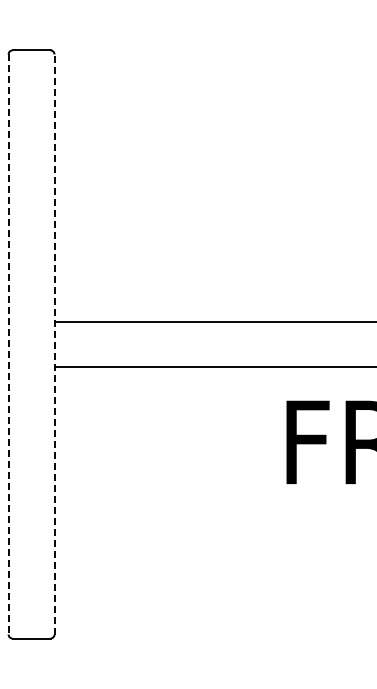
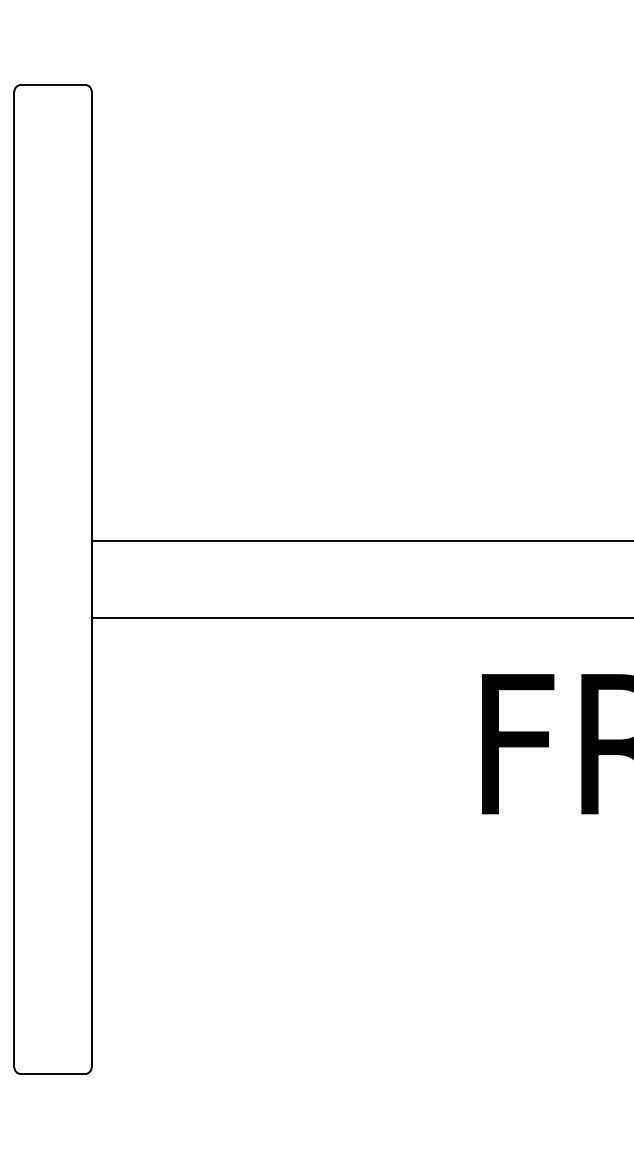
line: (8, 344) -> (14, 579), dashed -> solid
line: (54, 344) -> (91, 579), dashed -> solid

